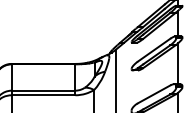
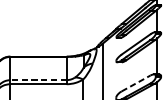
line: (43, 90) -> (38, 80), solid -> dashed
line: (154, 94) -> (136, 83), solid -> dashed

